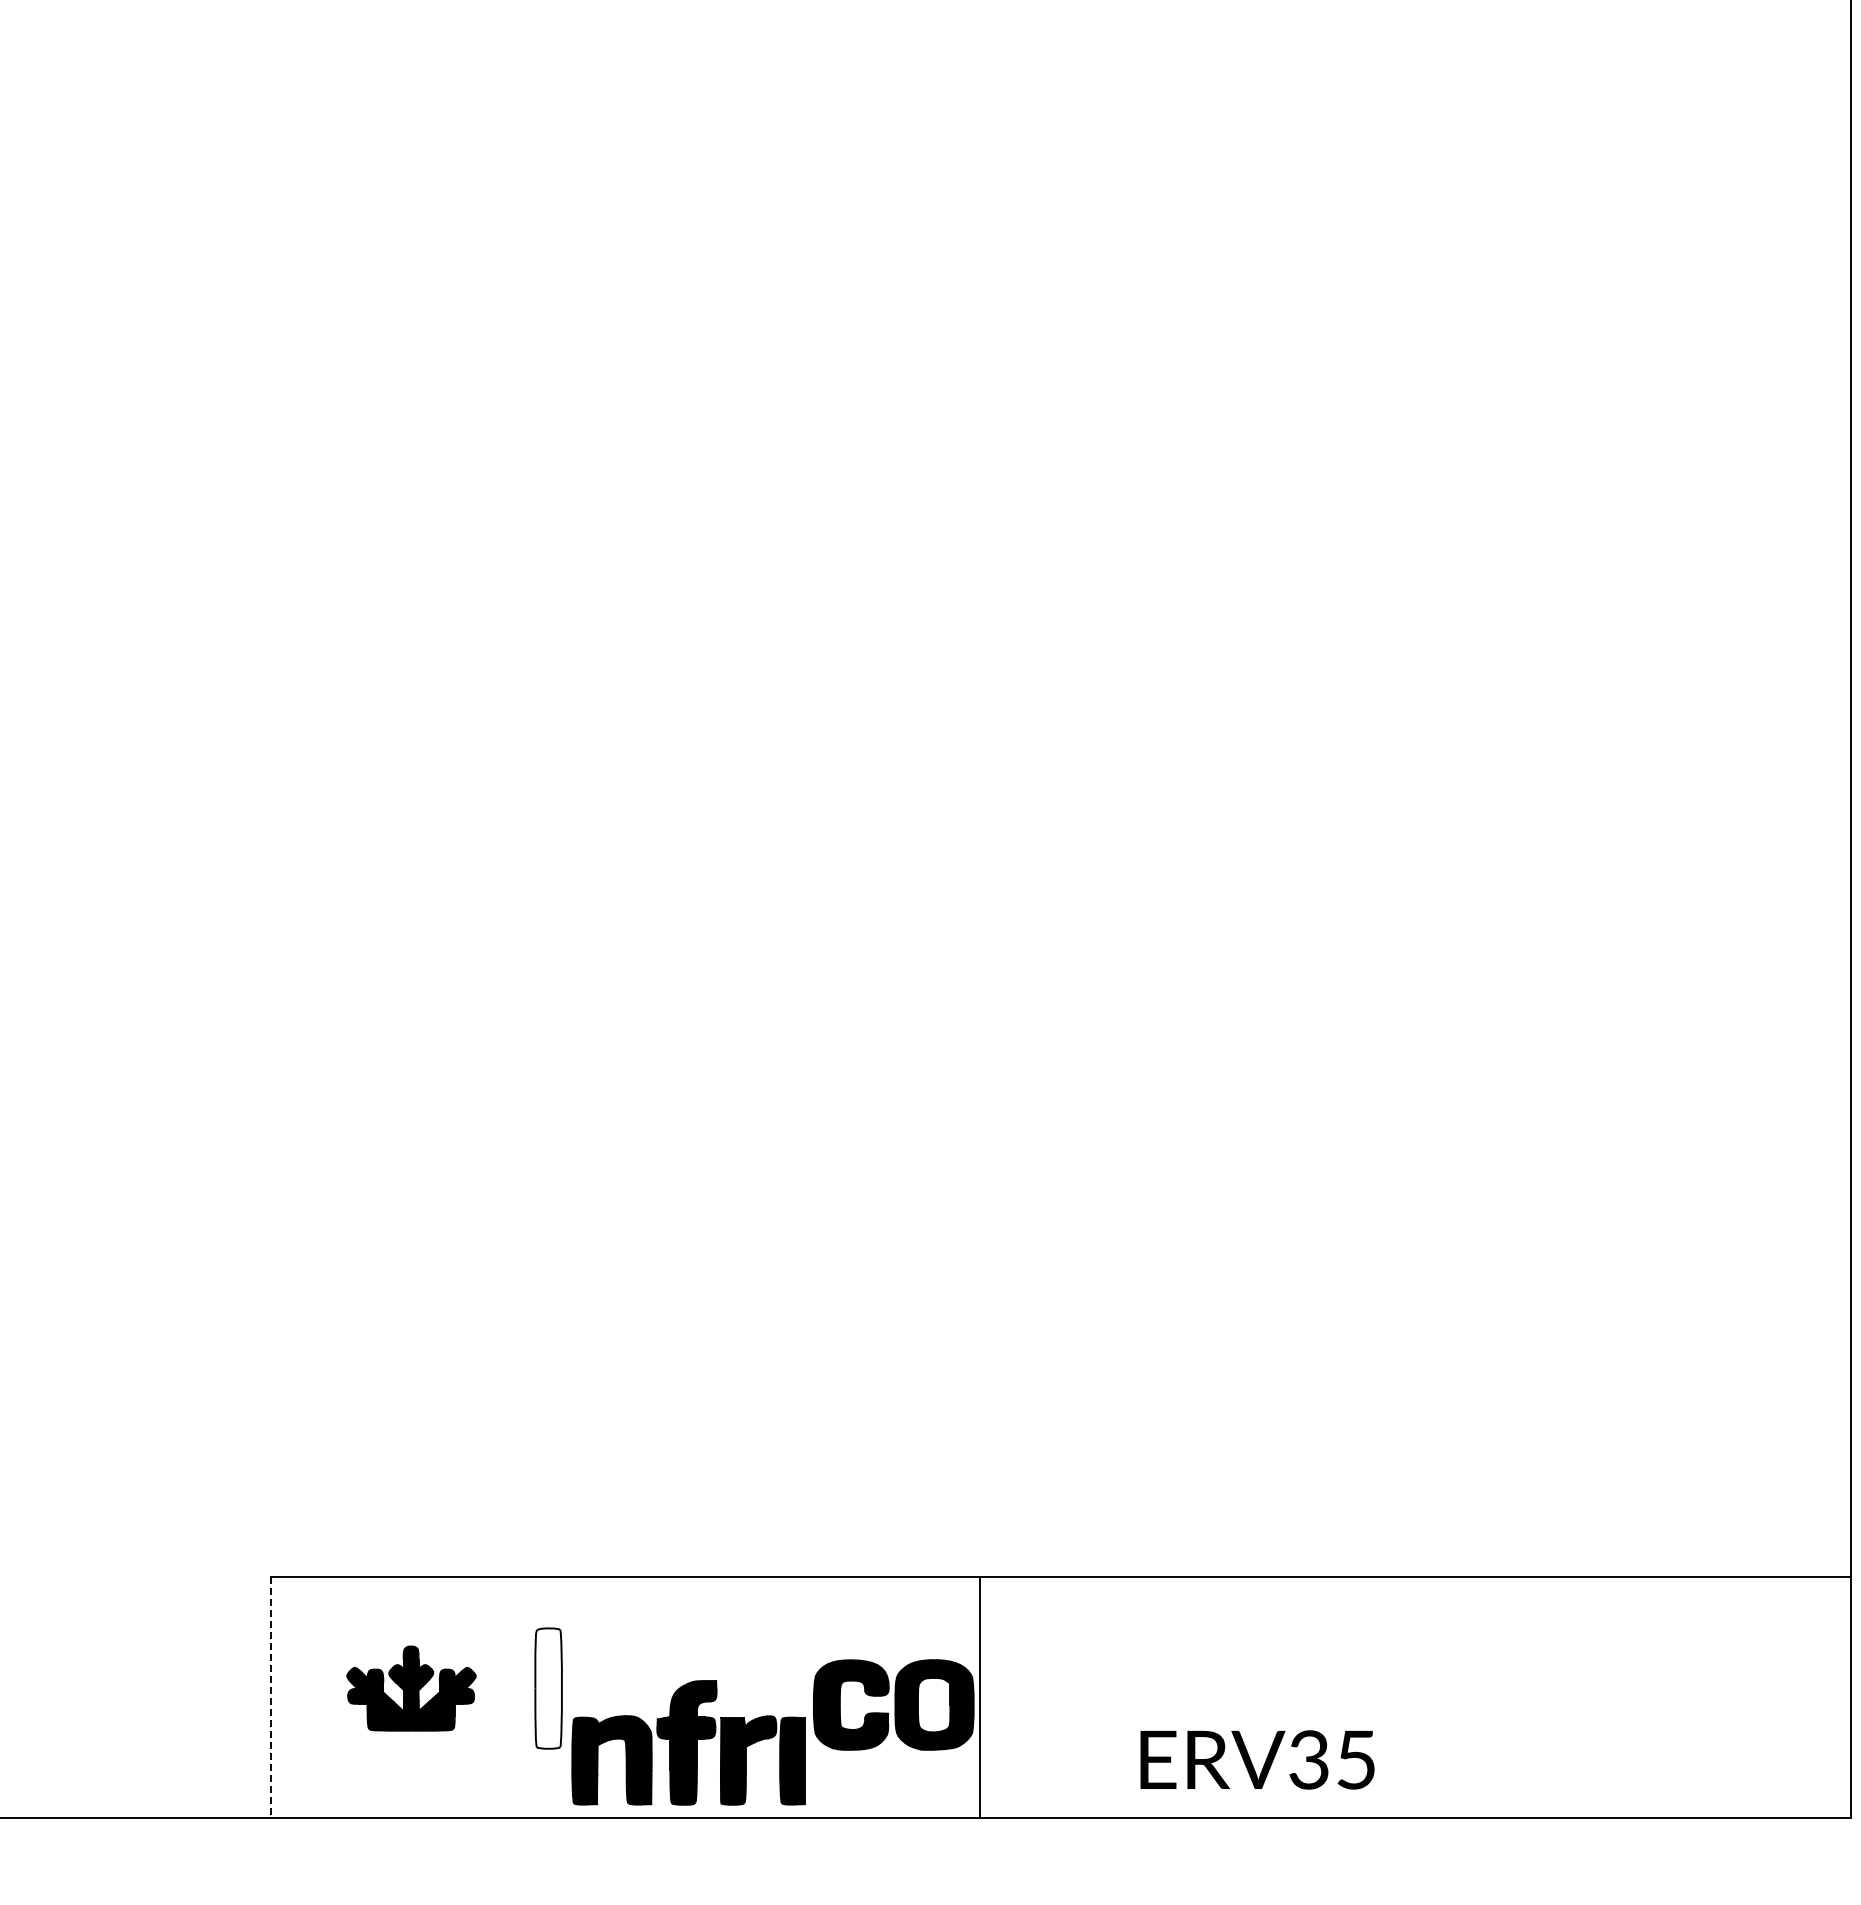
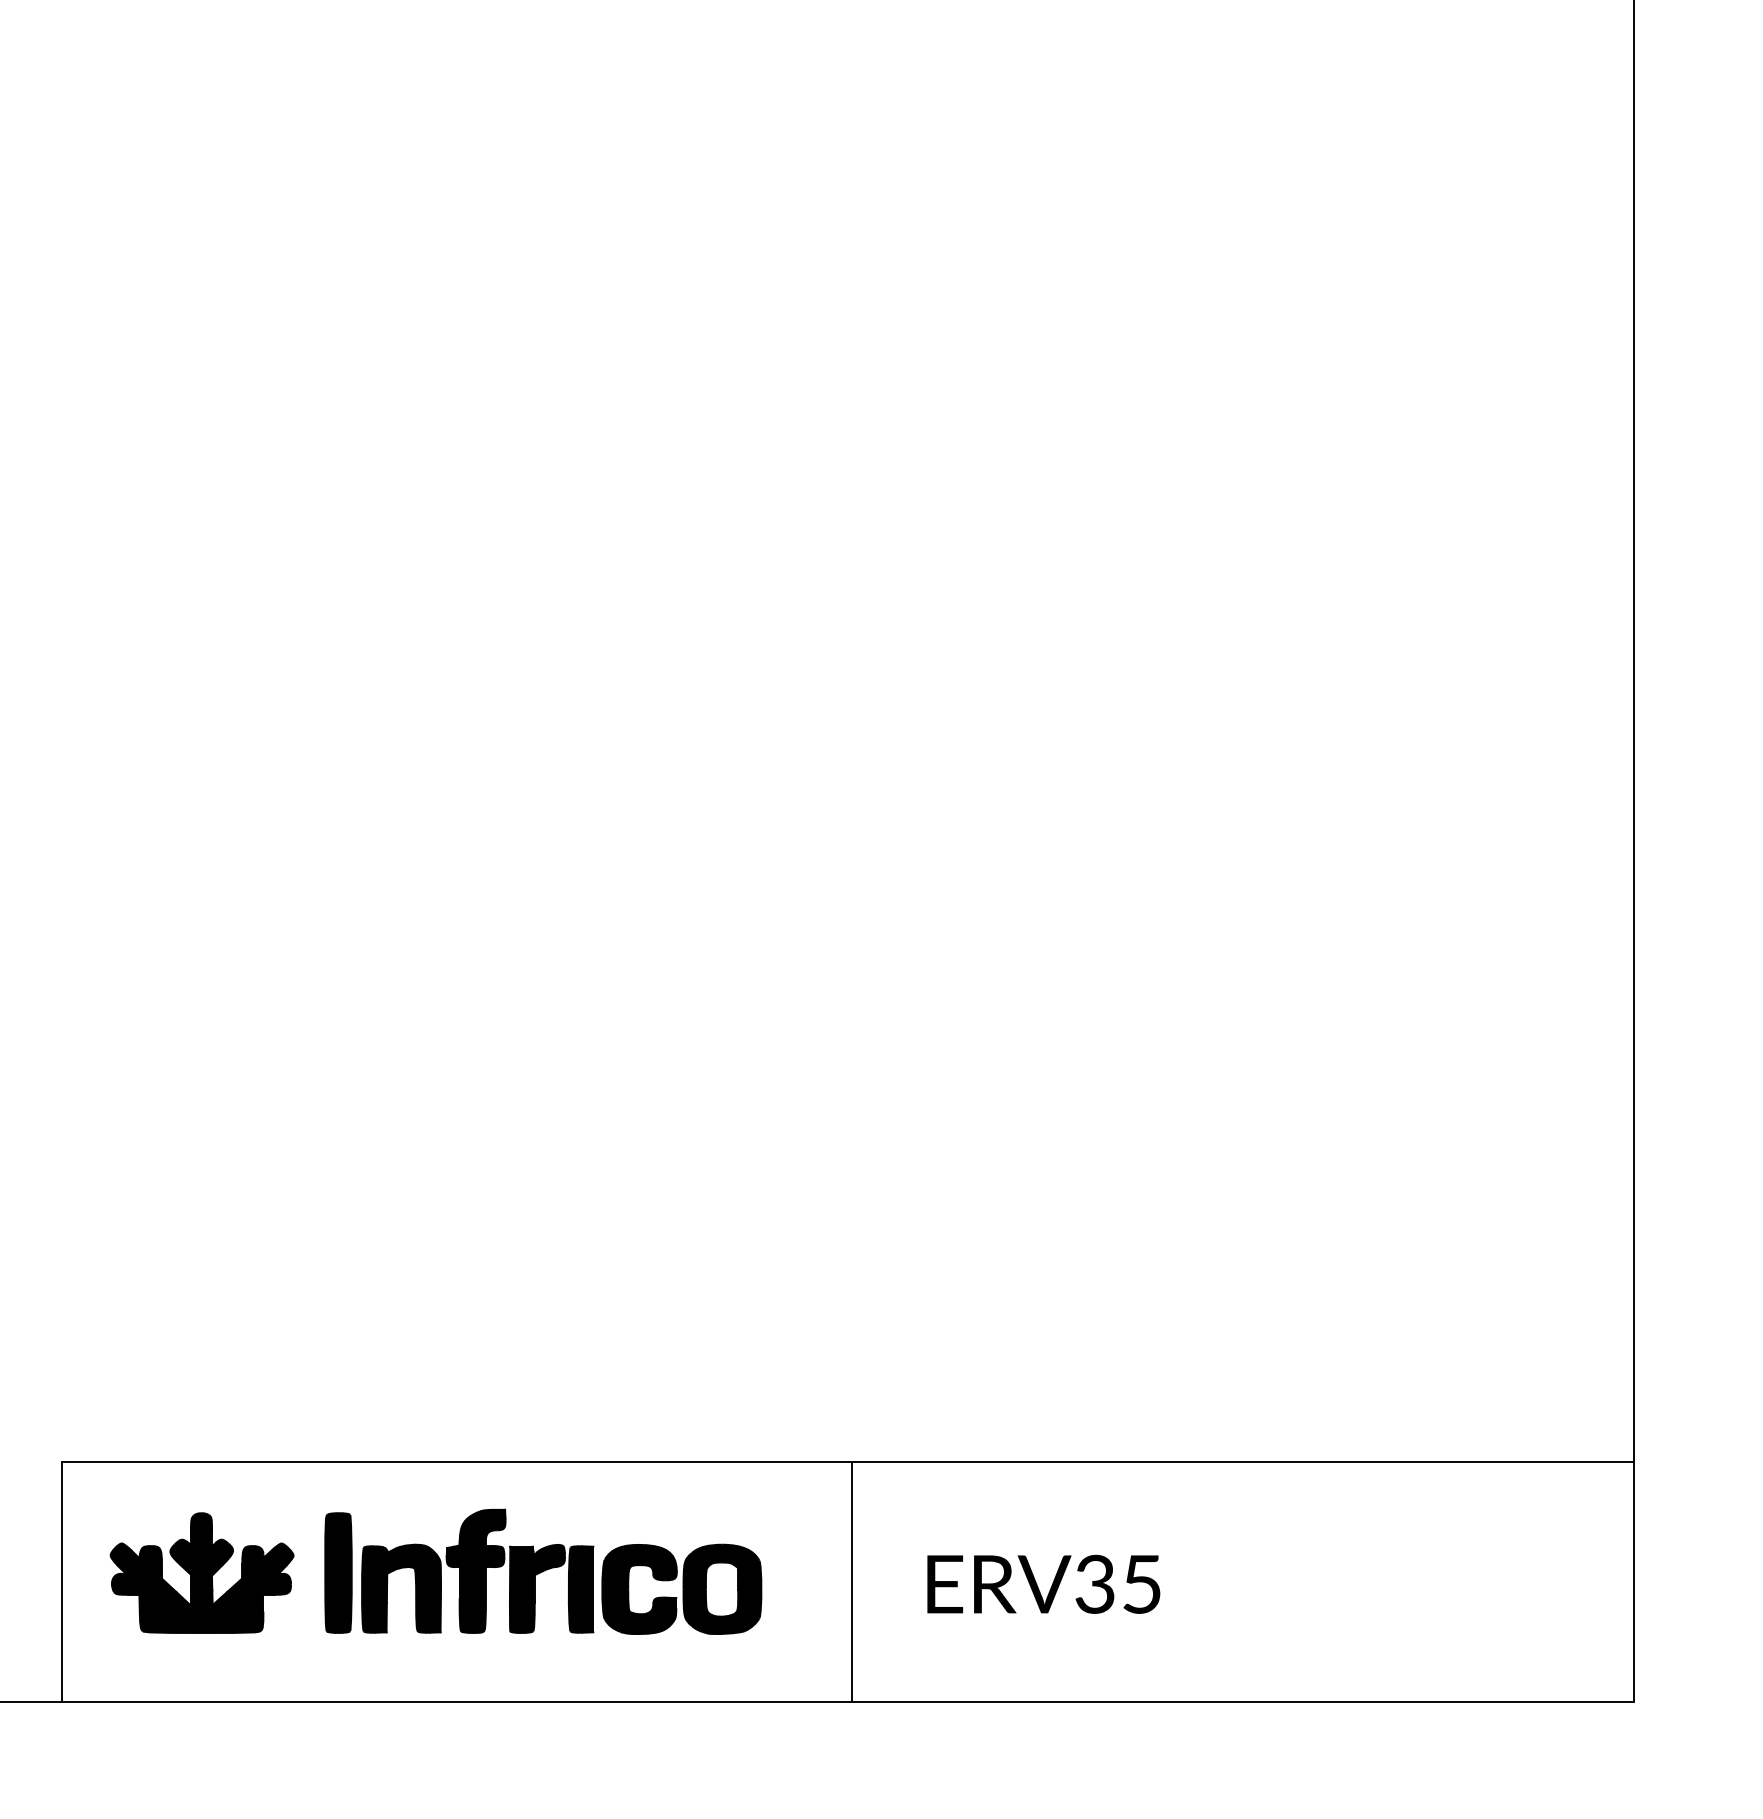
part: (411, 1688) -> (202, 1572), size x1.43
fill: (548, 1688) -> (338, 1572), added
line: (979, 1697) -> (851, 1581), moved
line: (270, 1698) -> (61, 1582), dashed -> solid
part: (688, 1742) -> (477, 1570), moved
text: (1257, 1759) -> (1043, 1583), moved

